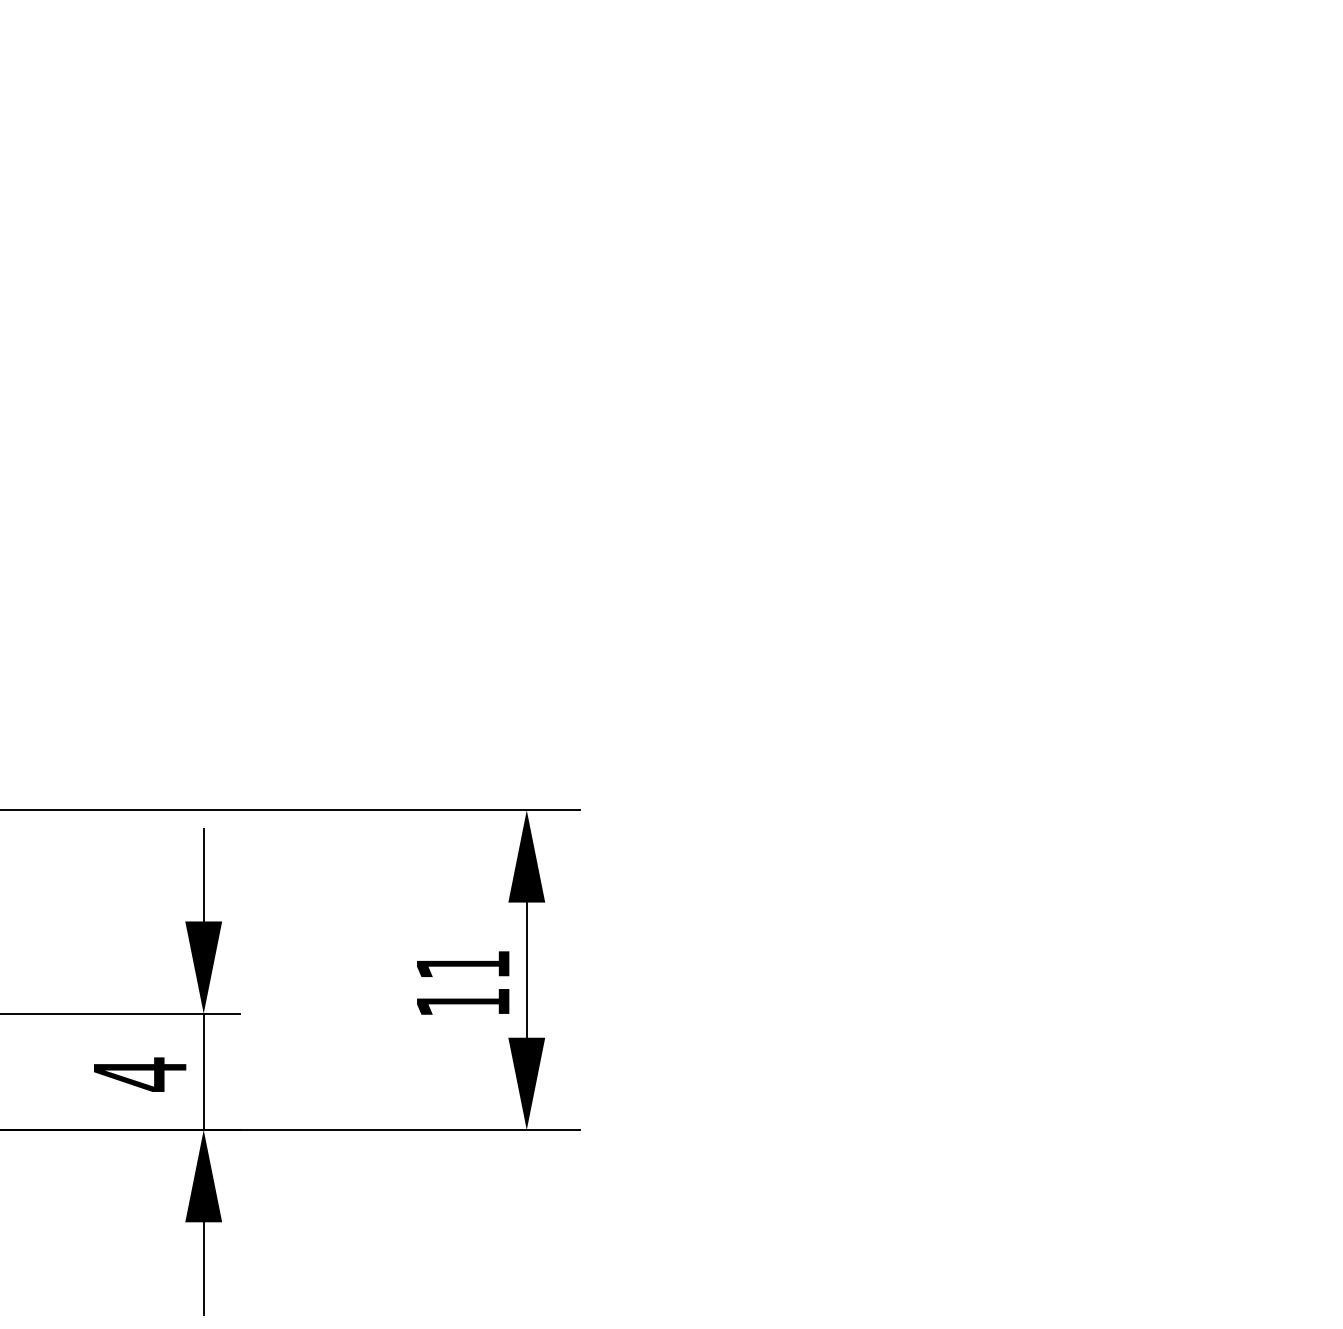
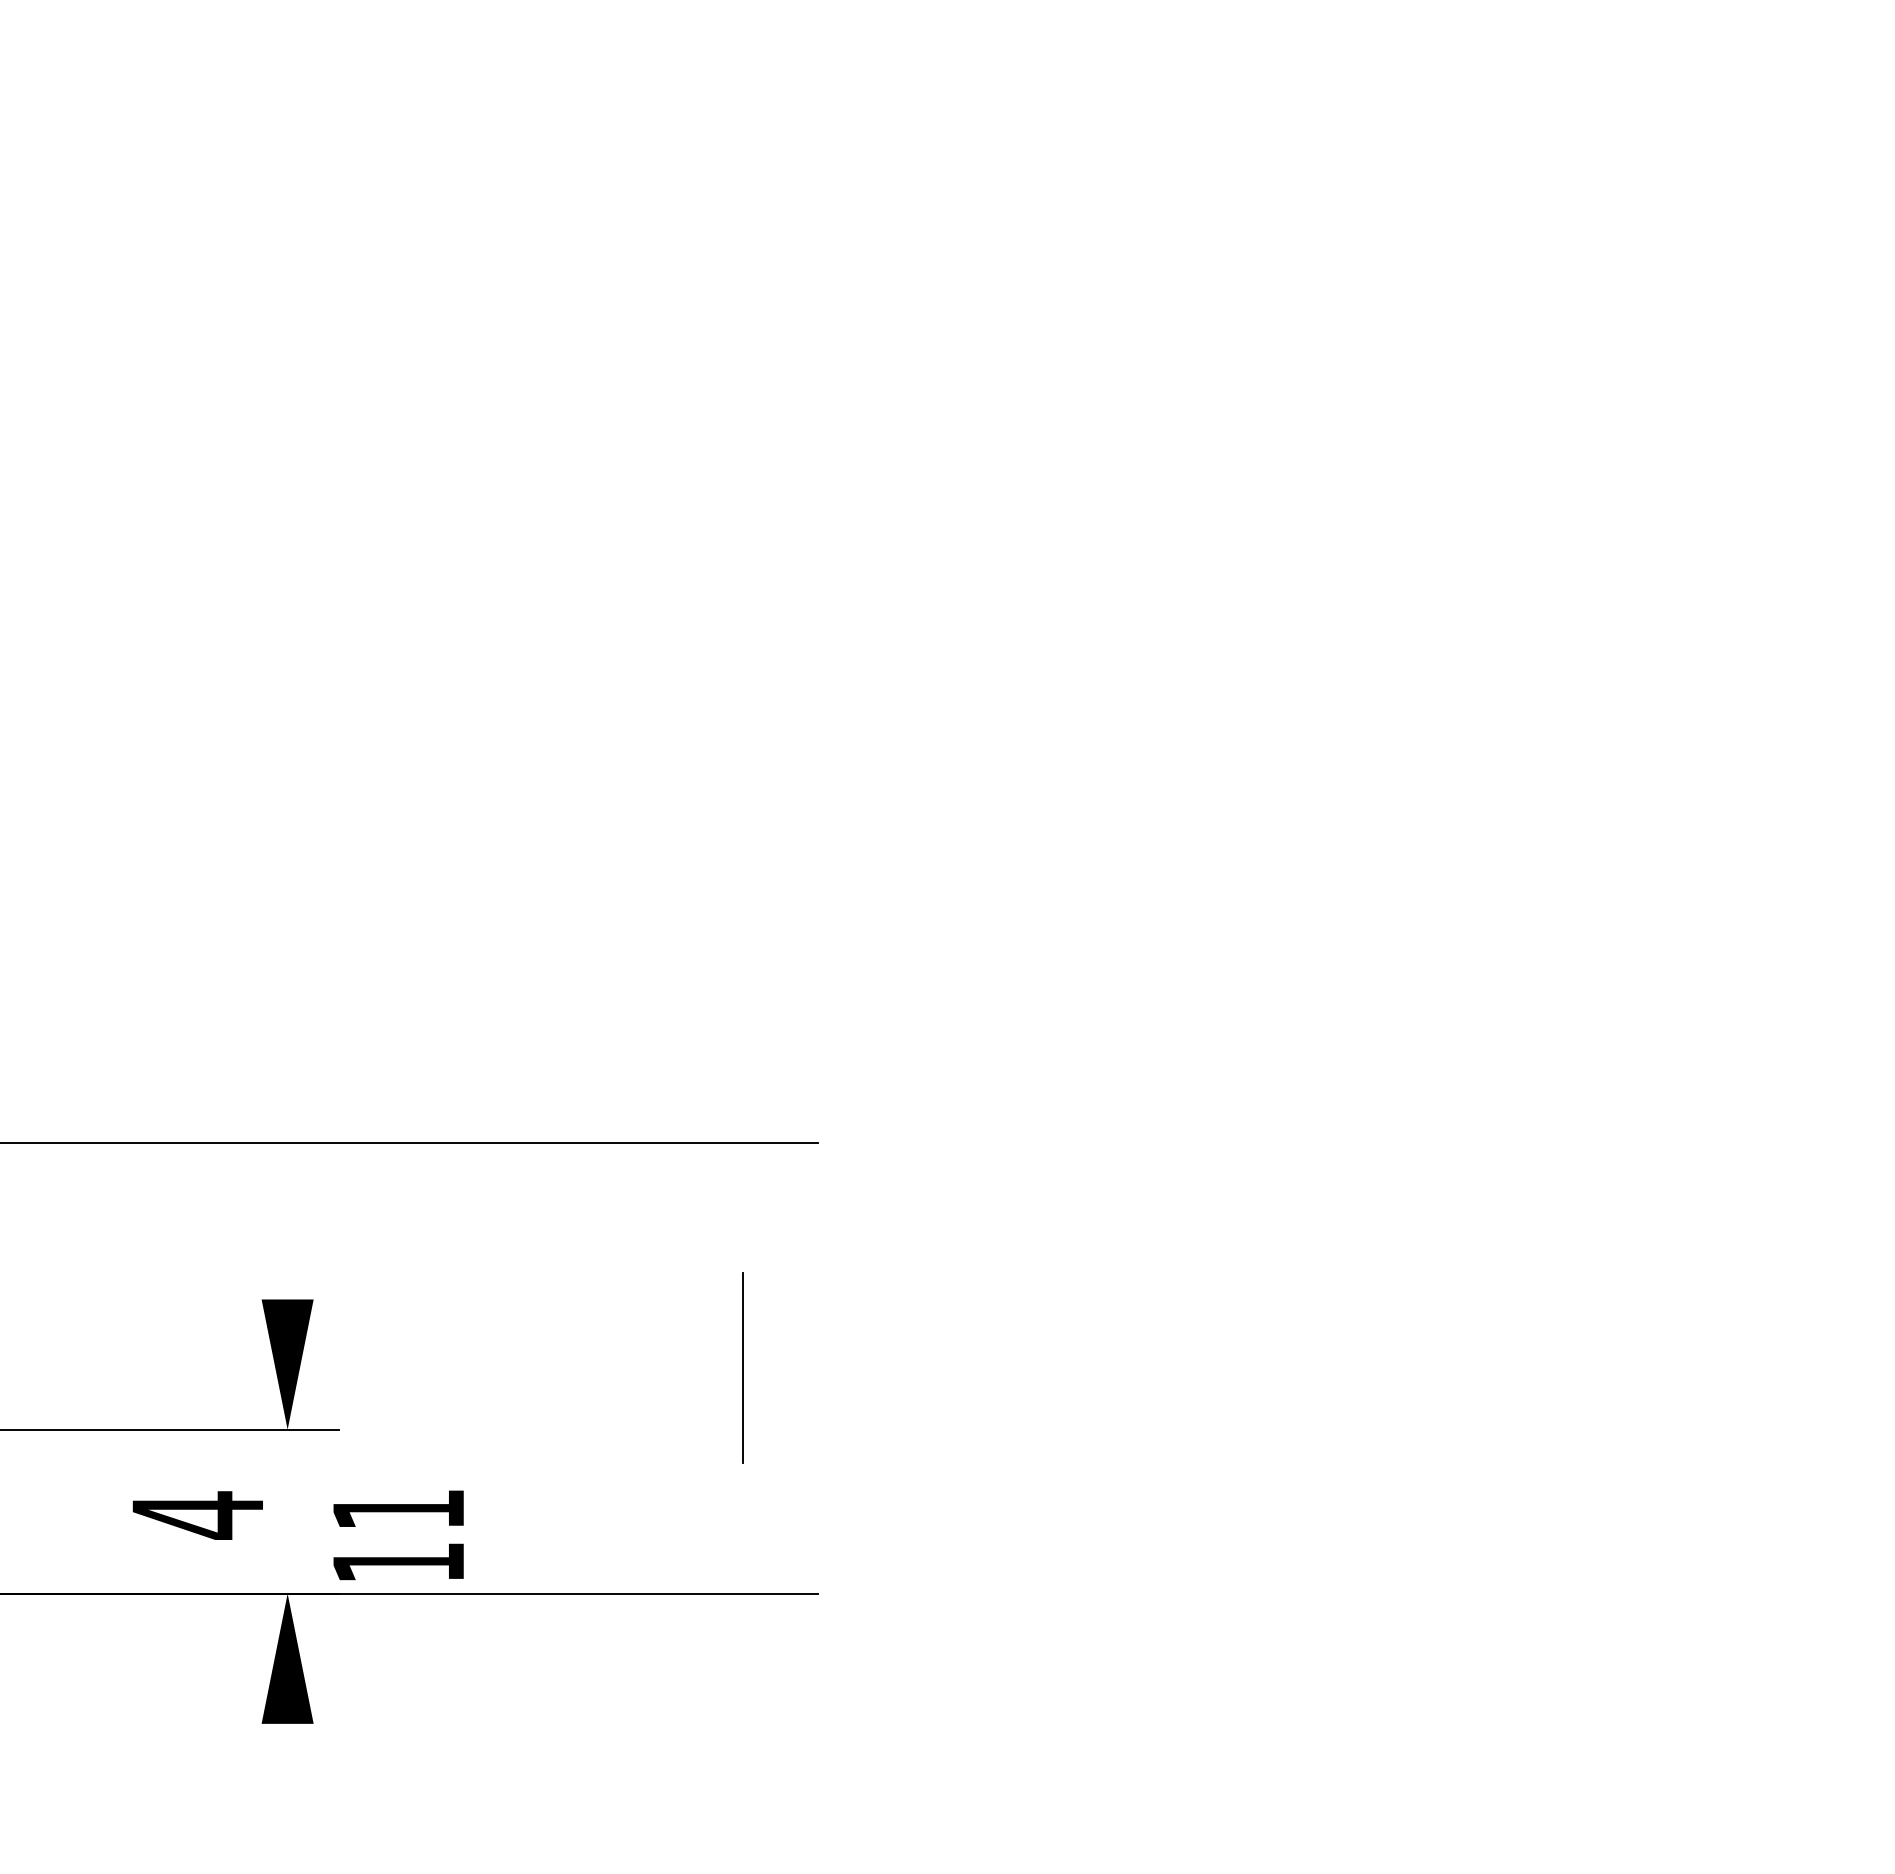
fill: (526, 856) -> (743, 1207), removed
line: (203, 875) -> (287, 1234), removed
text: (463, 983) -> (398, 1535), moved
line: (203, 1071) -> (287, 1511), removed
fill: (526, 1083) -> (743, 1528), removed
line: (203, 1268) -> (287, 1788), removed

